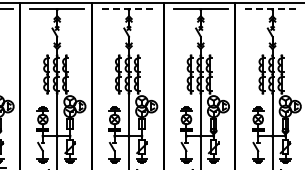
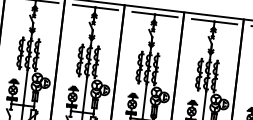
line: (129, 9) -> (95, 7), dashed -> solid
line: (273, 9) -> (215, 21), dashed -> solid

